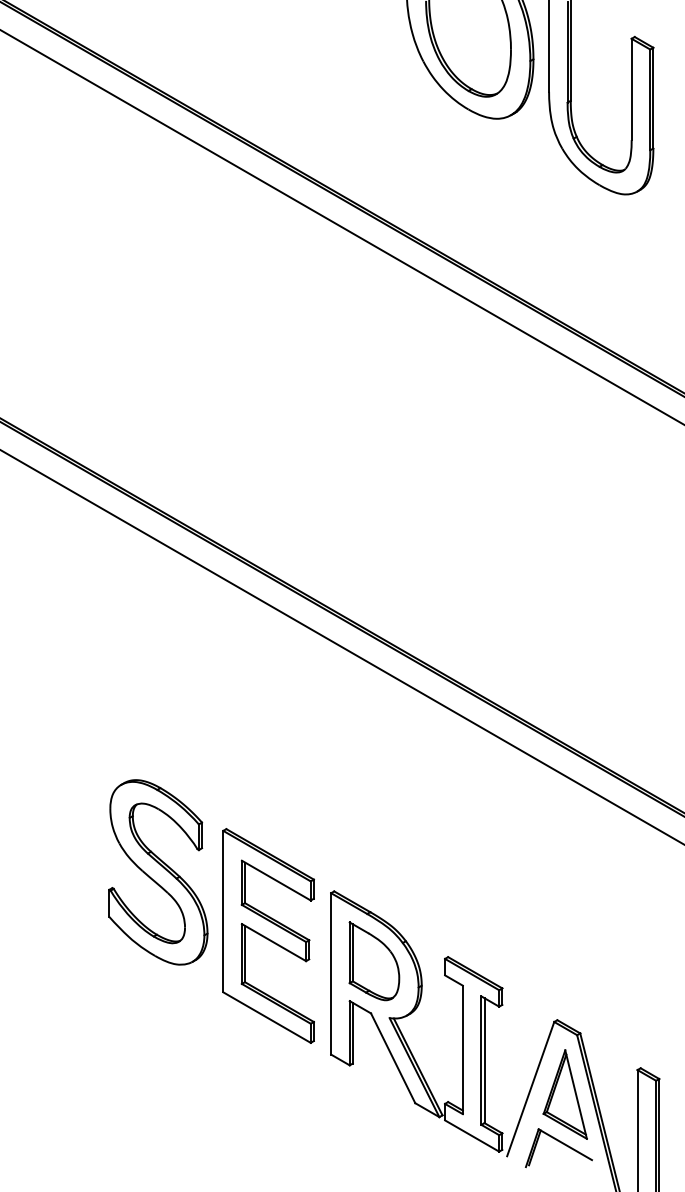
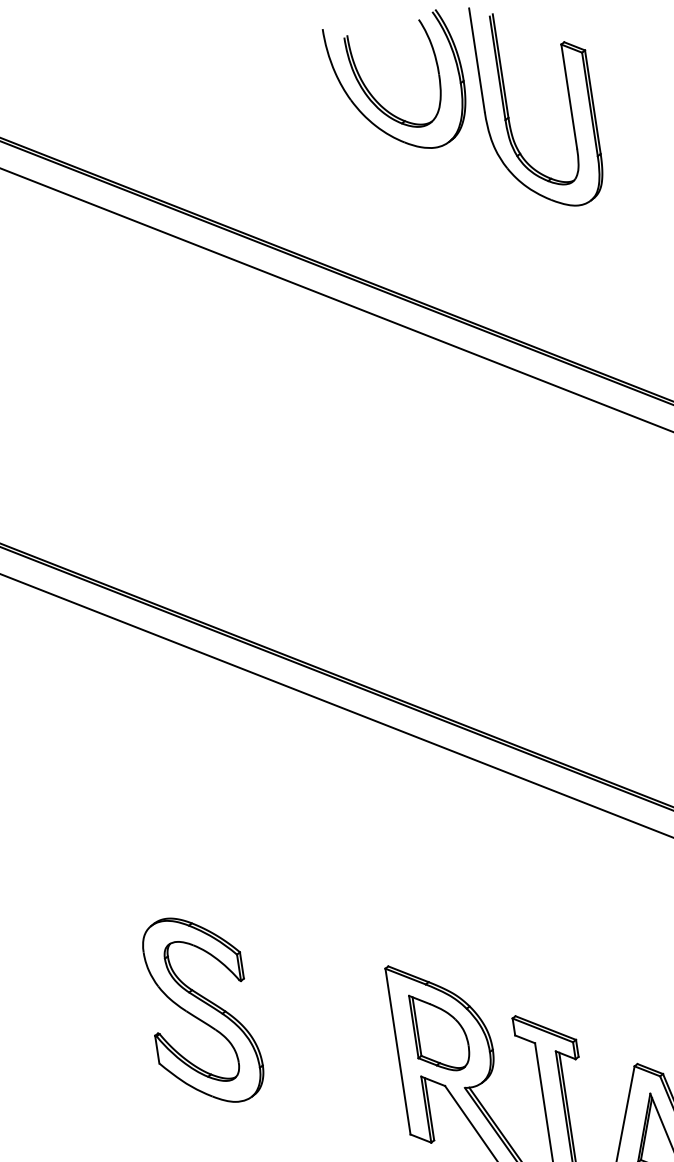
part: (158, 872) -> (202, 1010), moved
part: (268, 935) -> (327, 1021), removed

